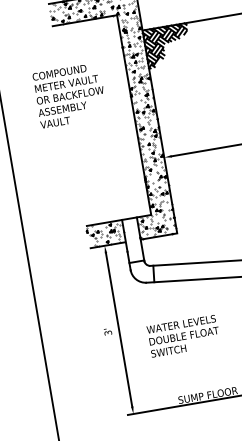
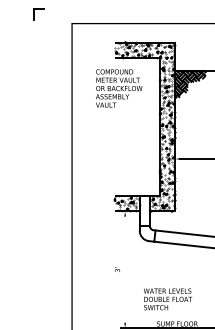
text: (70, 95) -> (119, 88), moved
line: (119, 329) -> (125, 269), removed
text: (183, 336) -> (167, 299), moved

